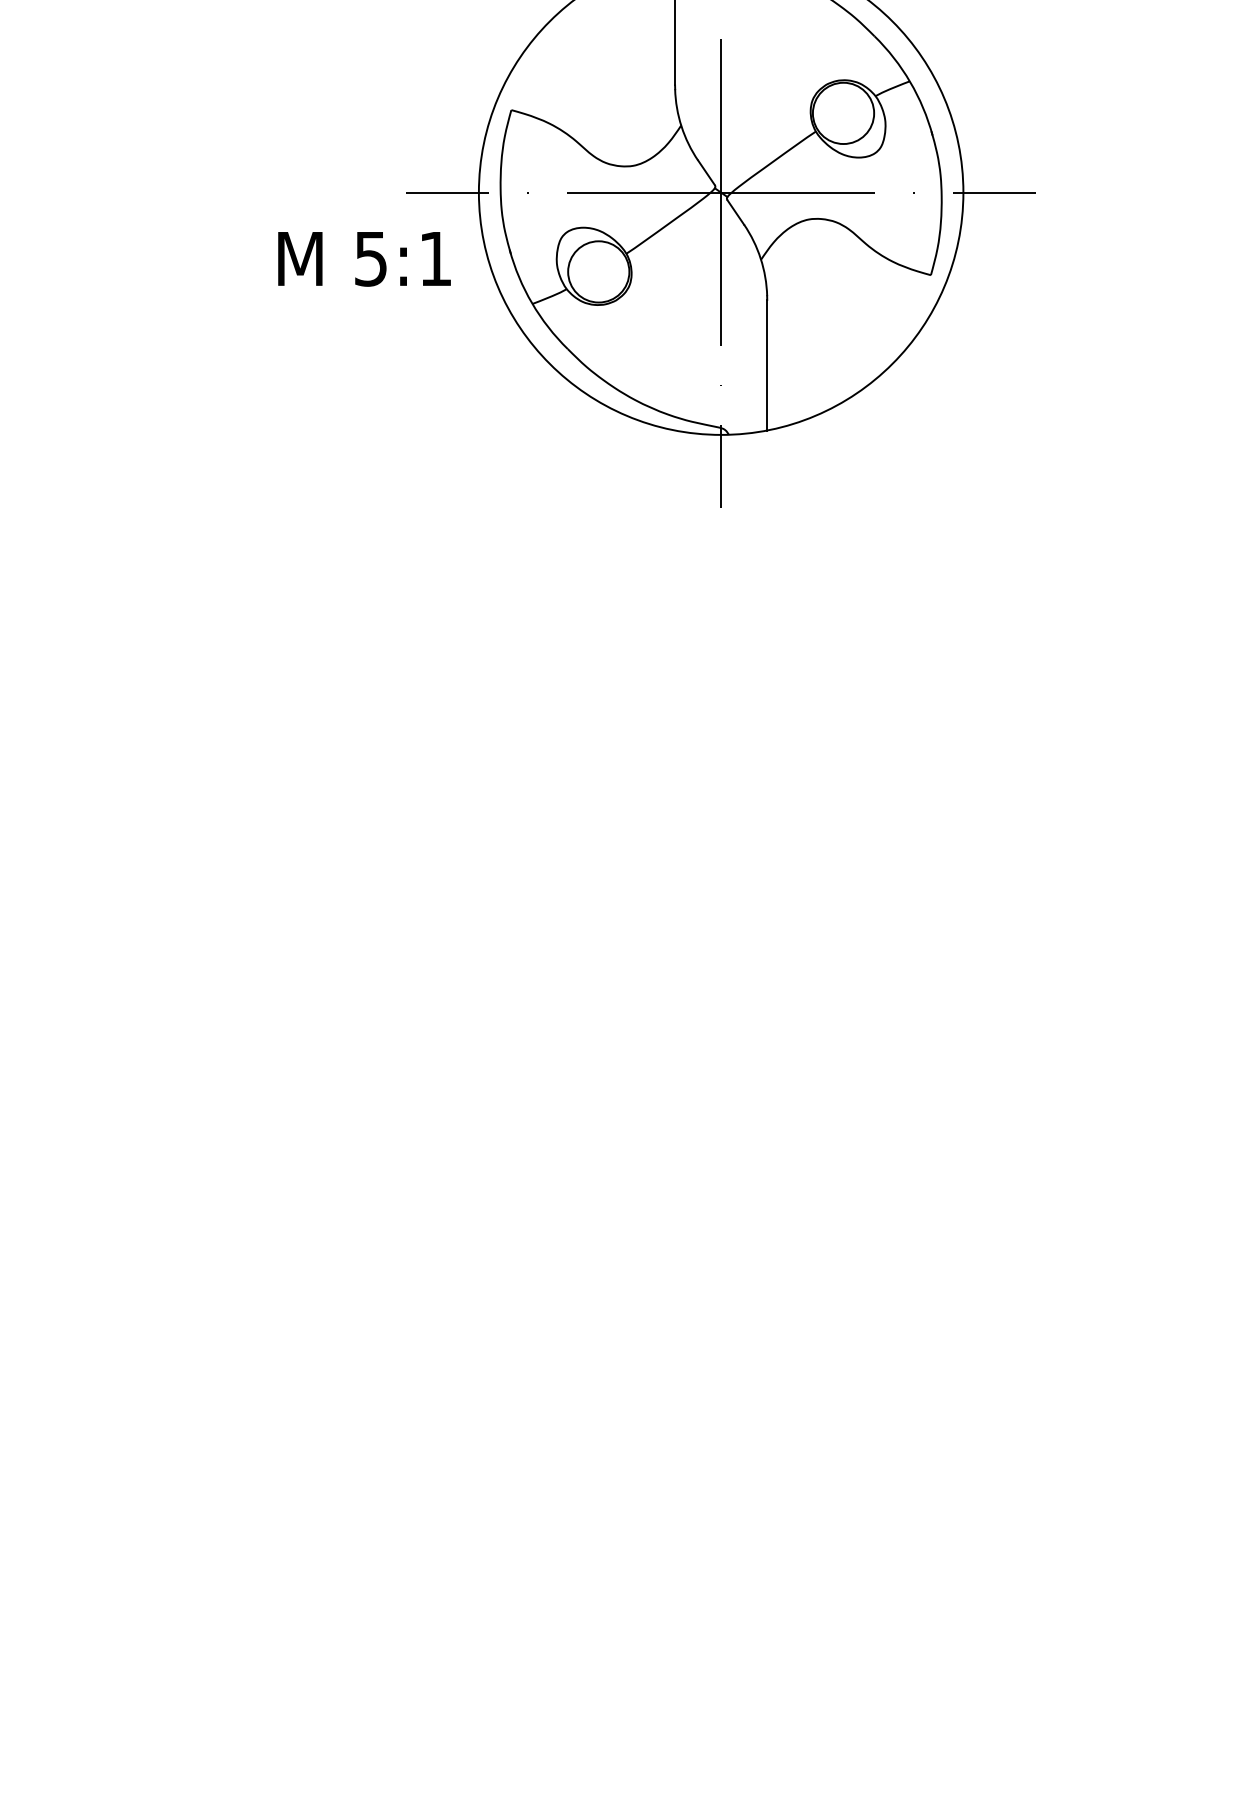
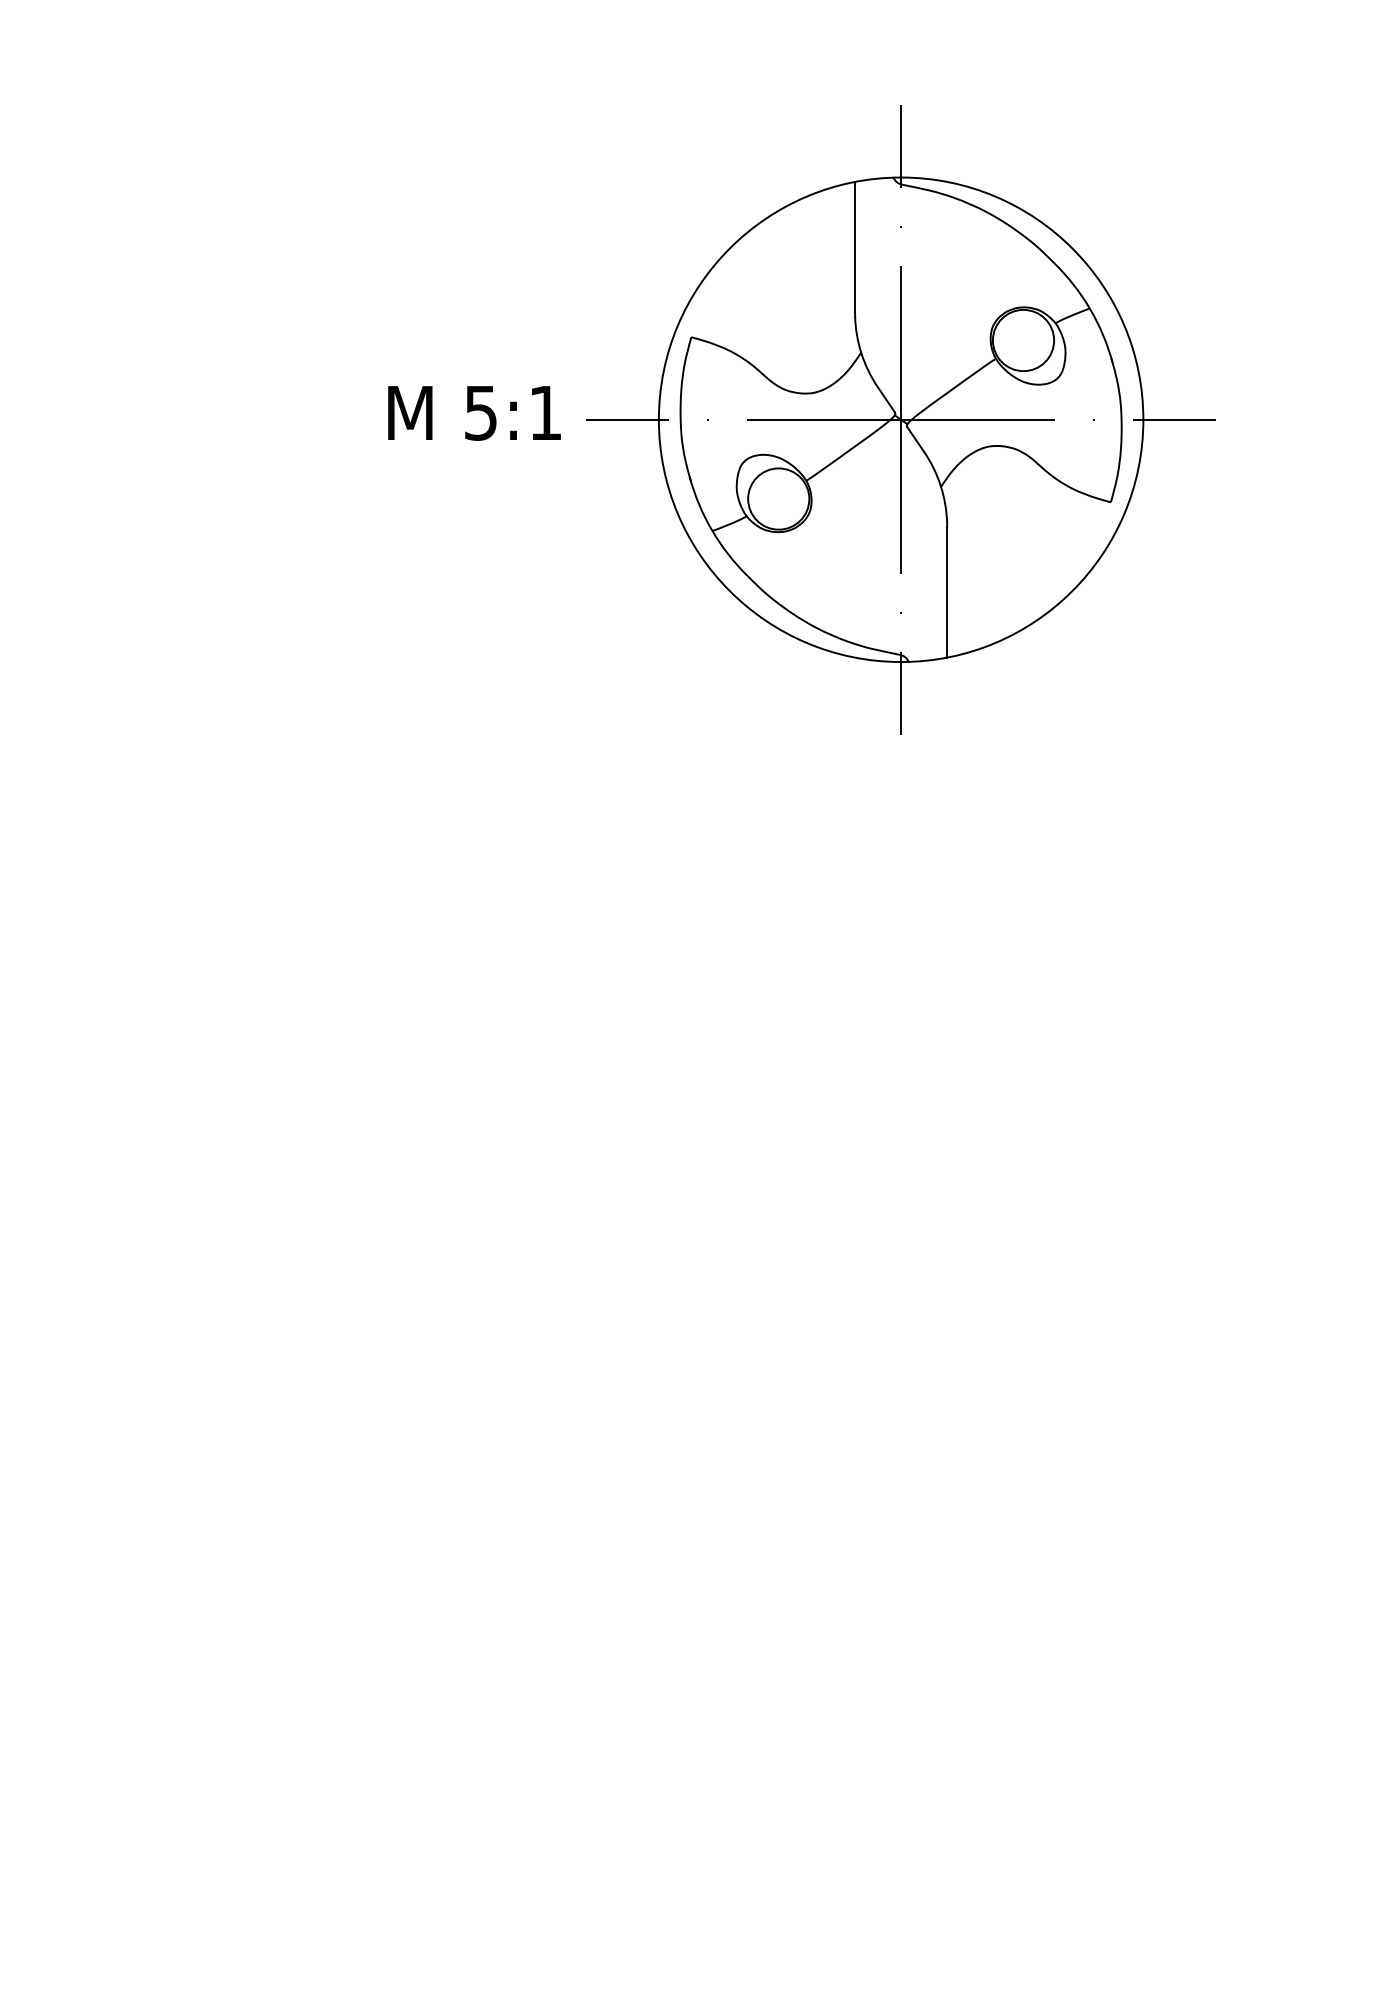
text: (364, 259) -> (474, 413), moved

